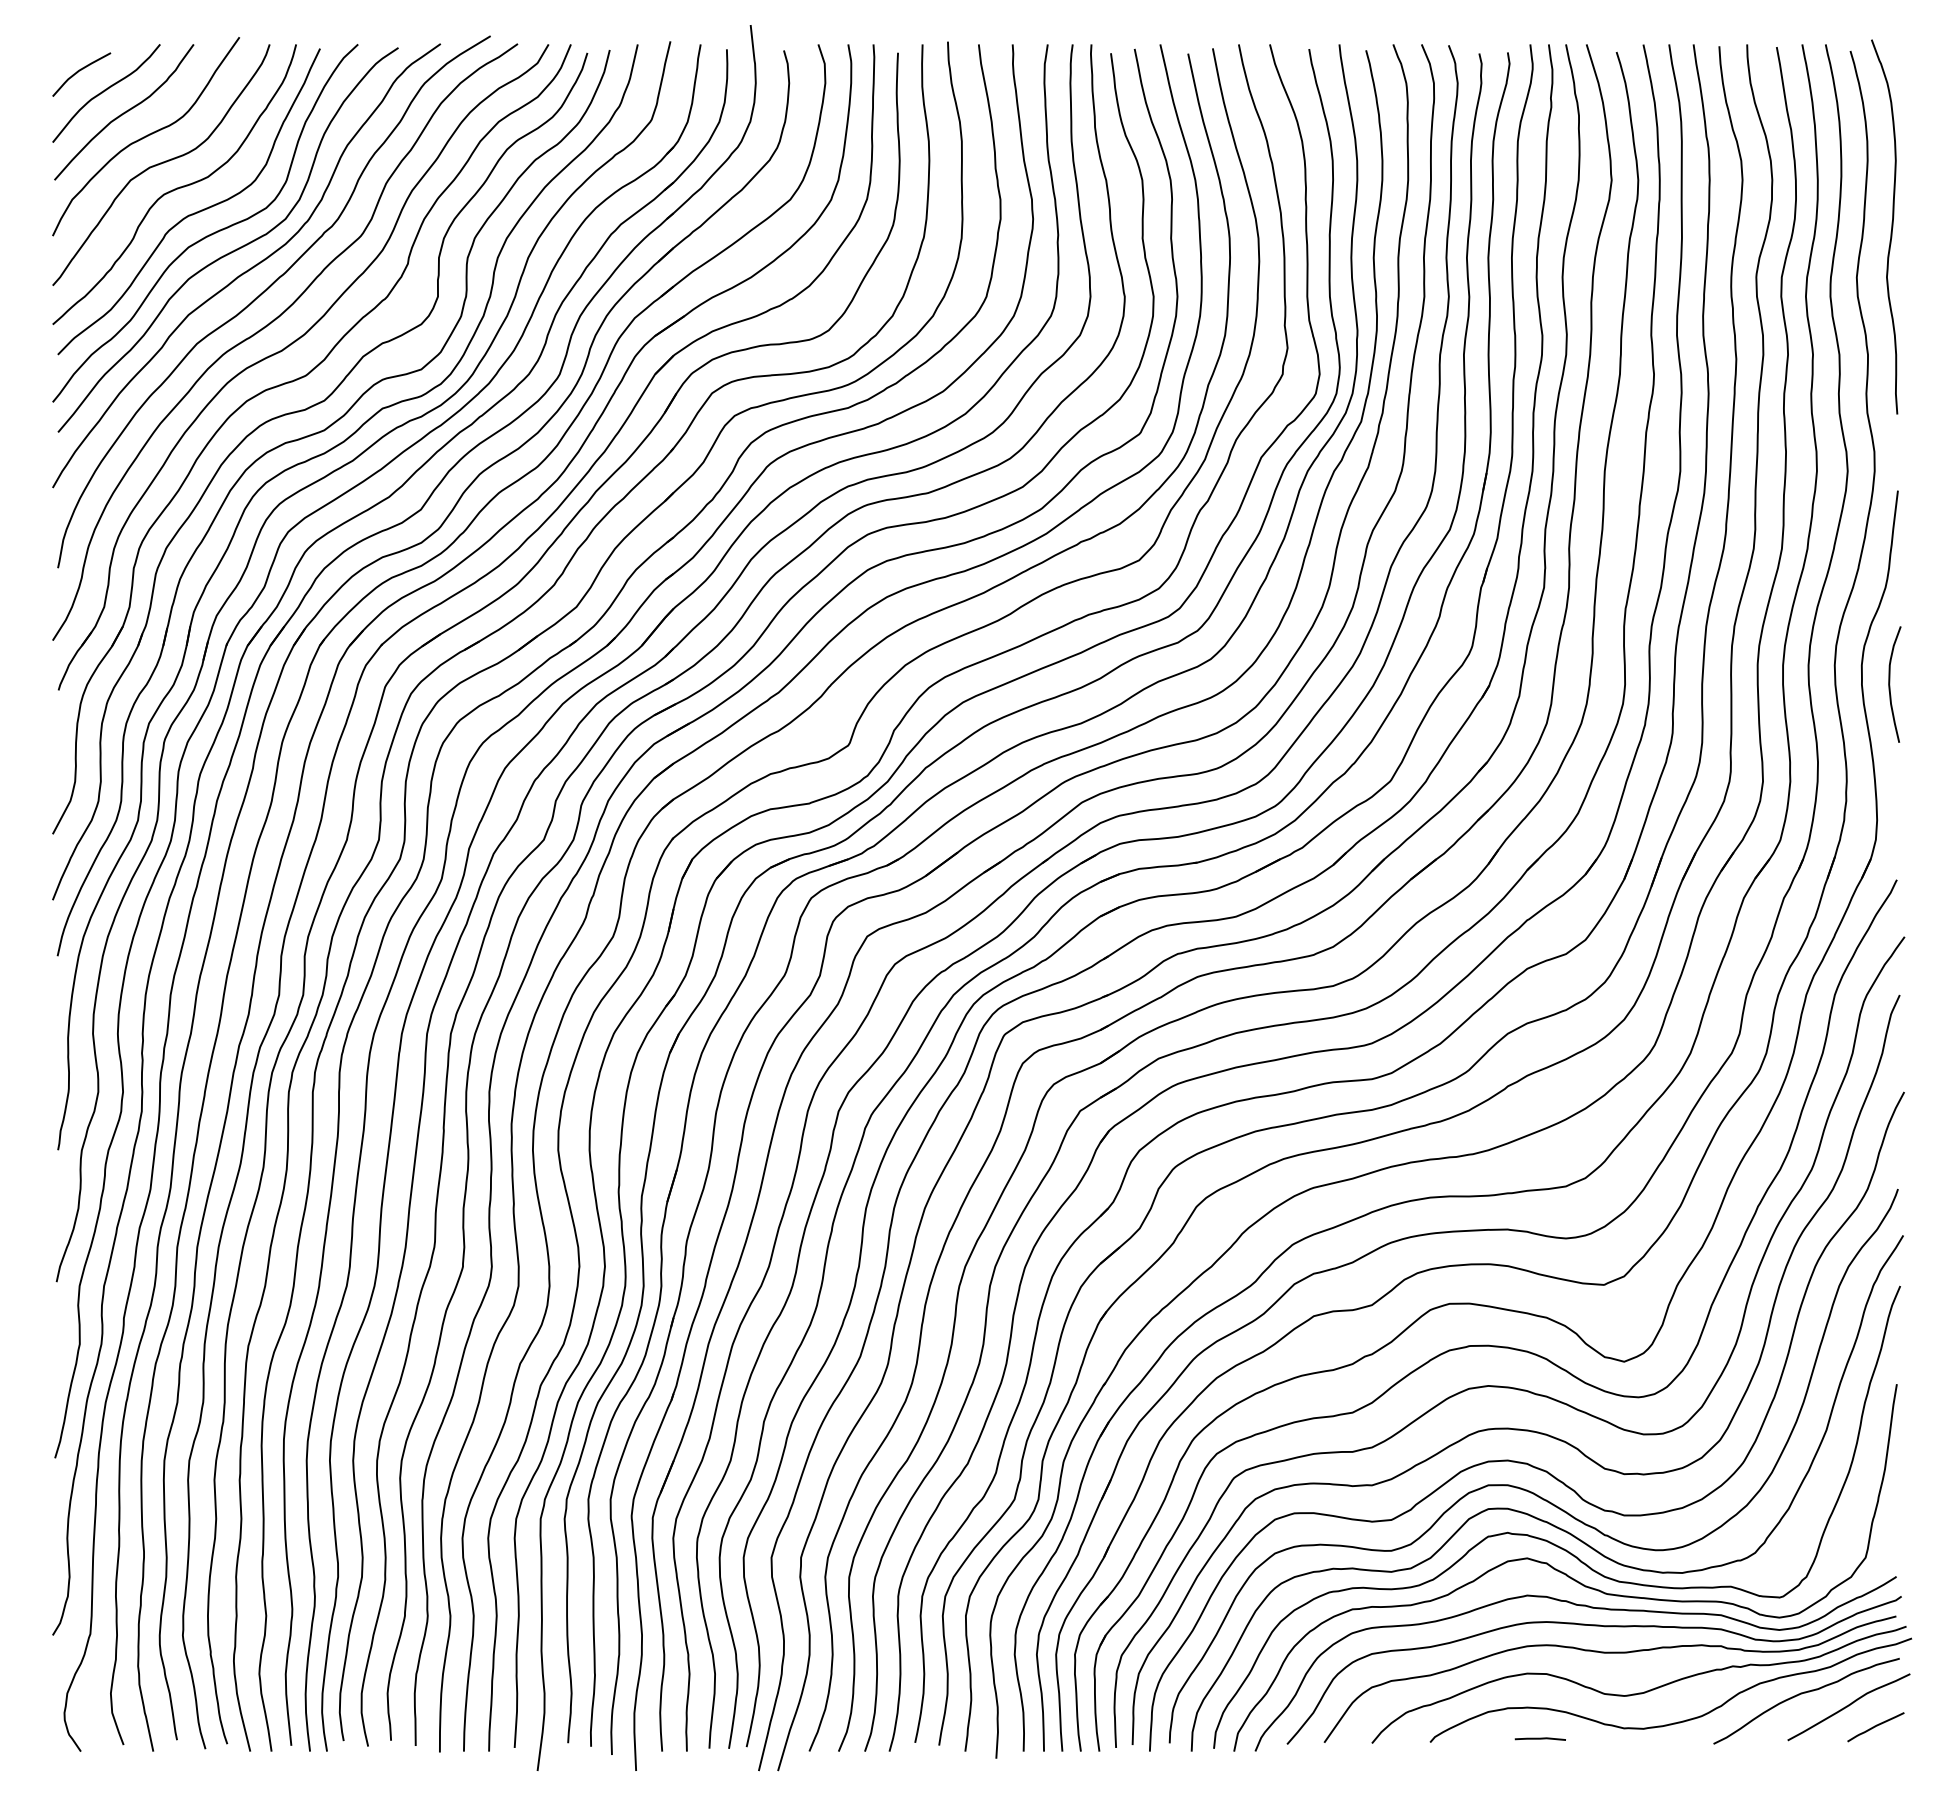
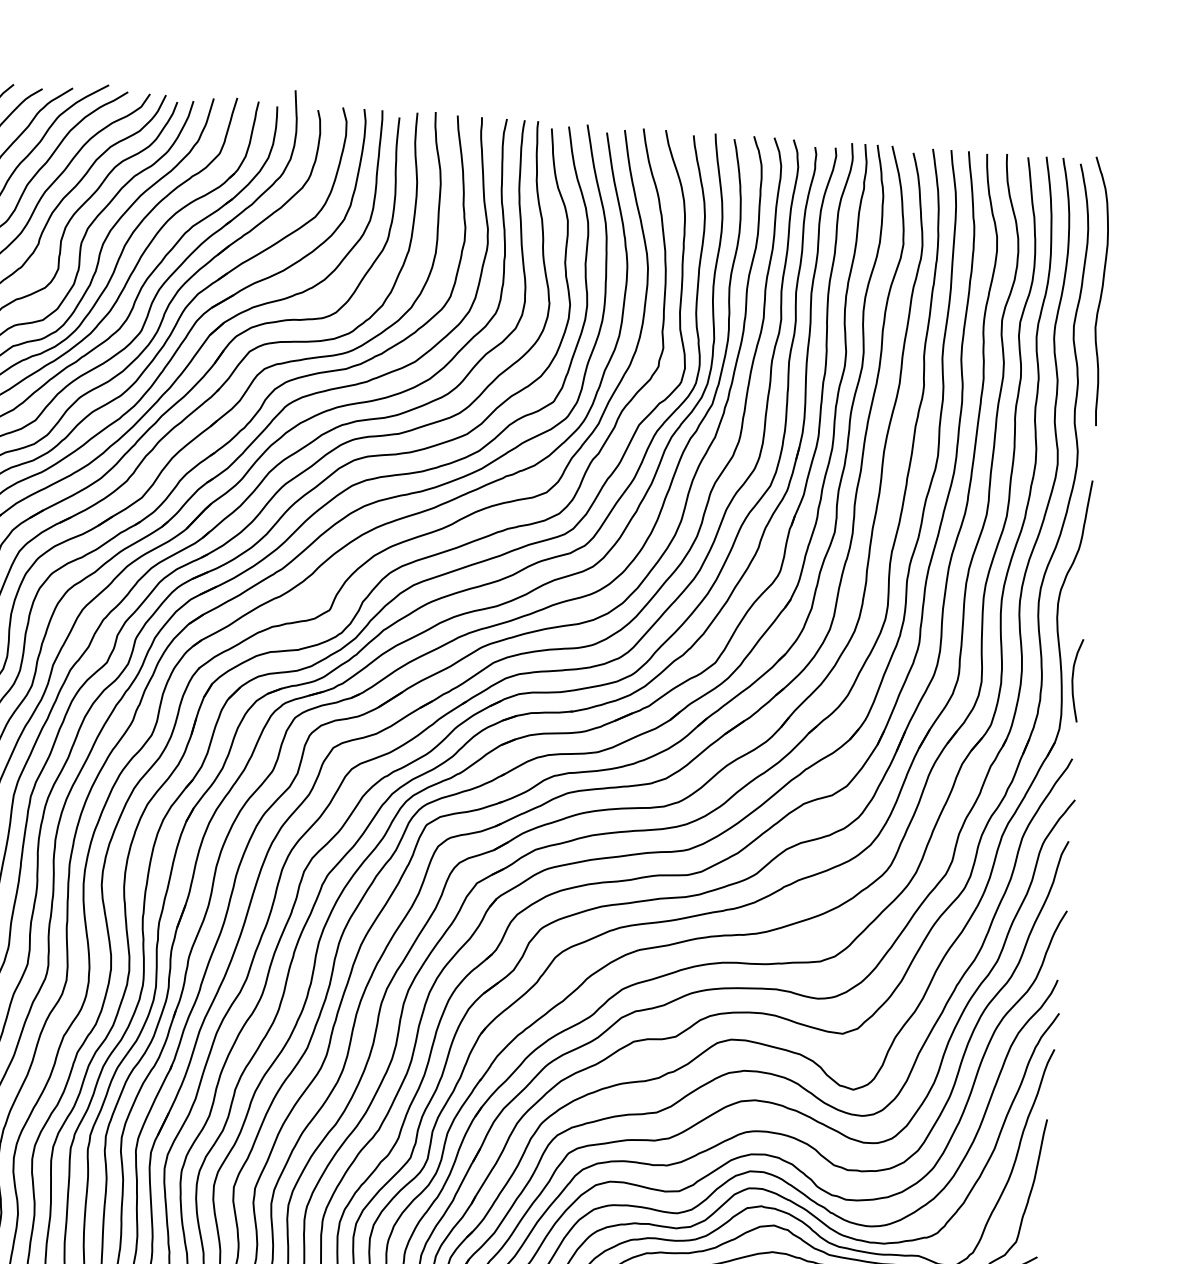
curve: (1890, 684) -> (1073, 680), moved

